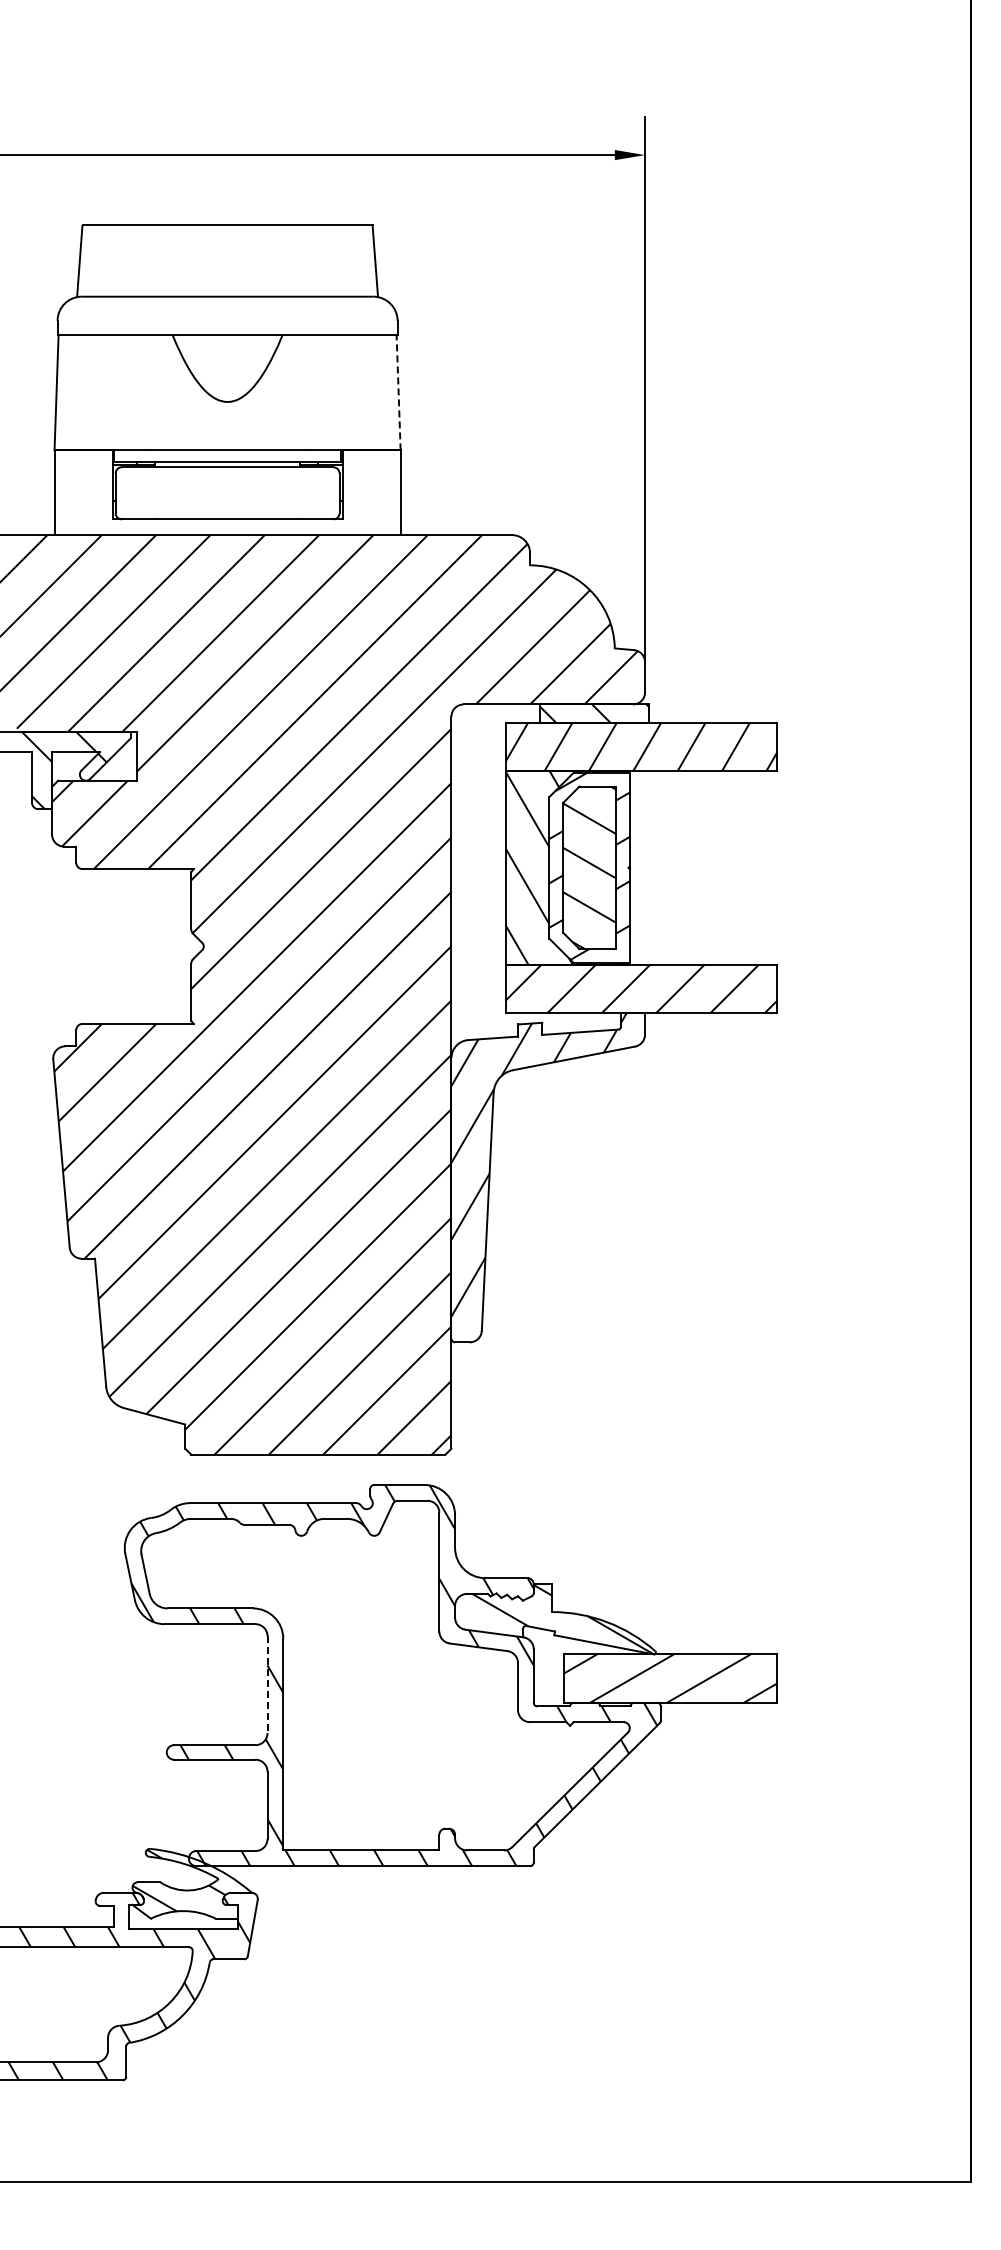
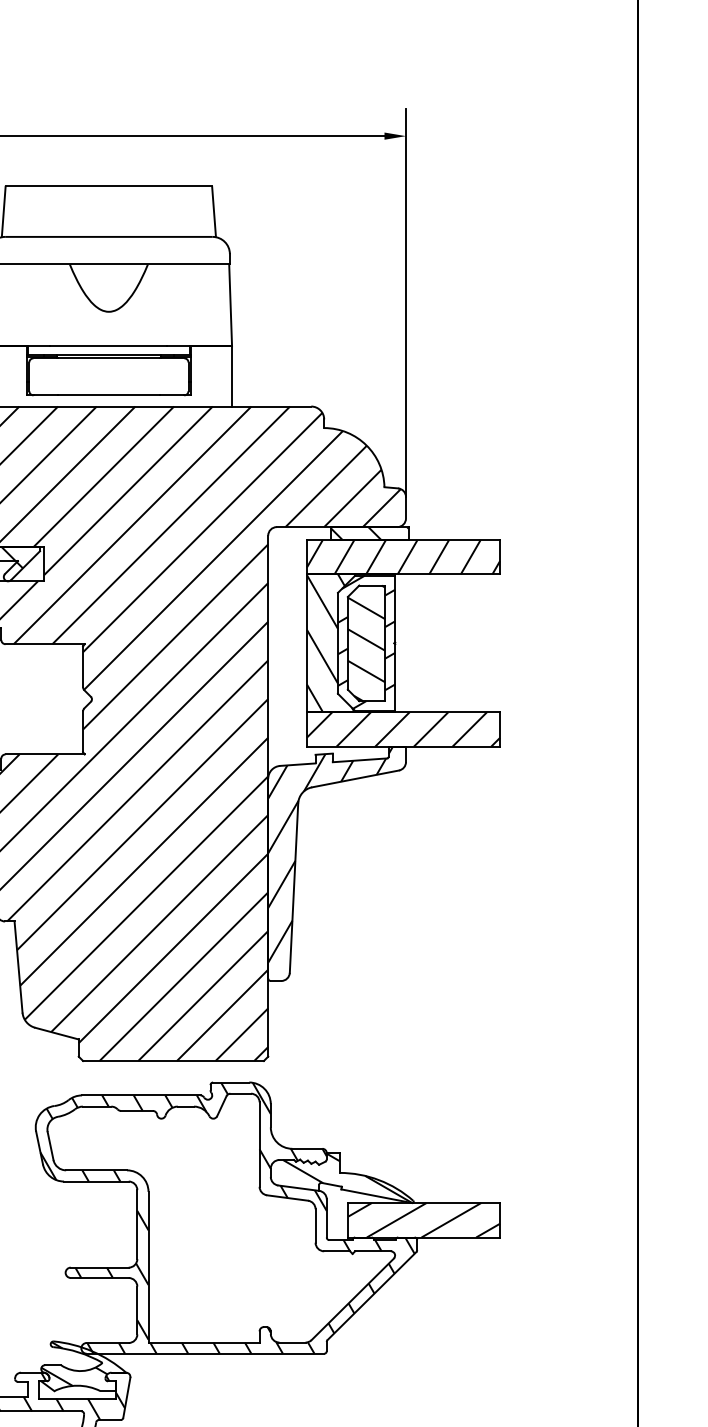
line: (398, 392) -> (230, 305), dashed -> solid
line: (267, 1685) -> (137, 1225), dashed -> solid

